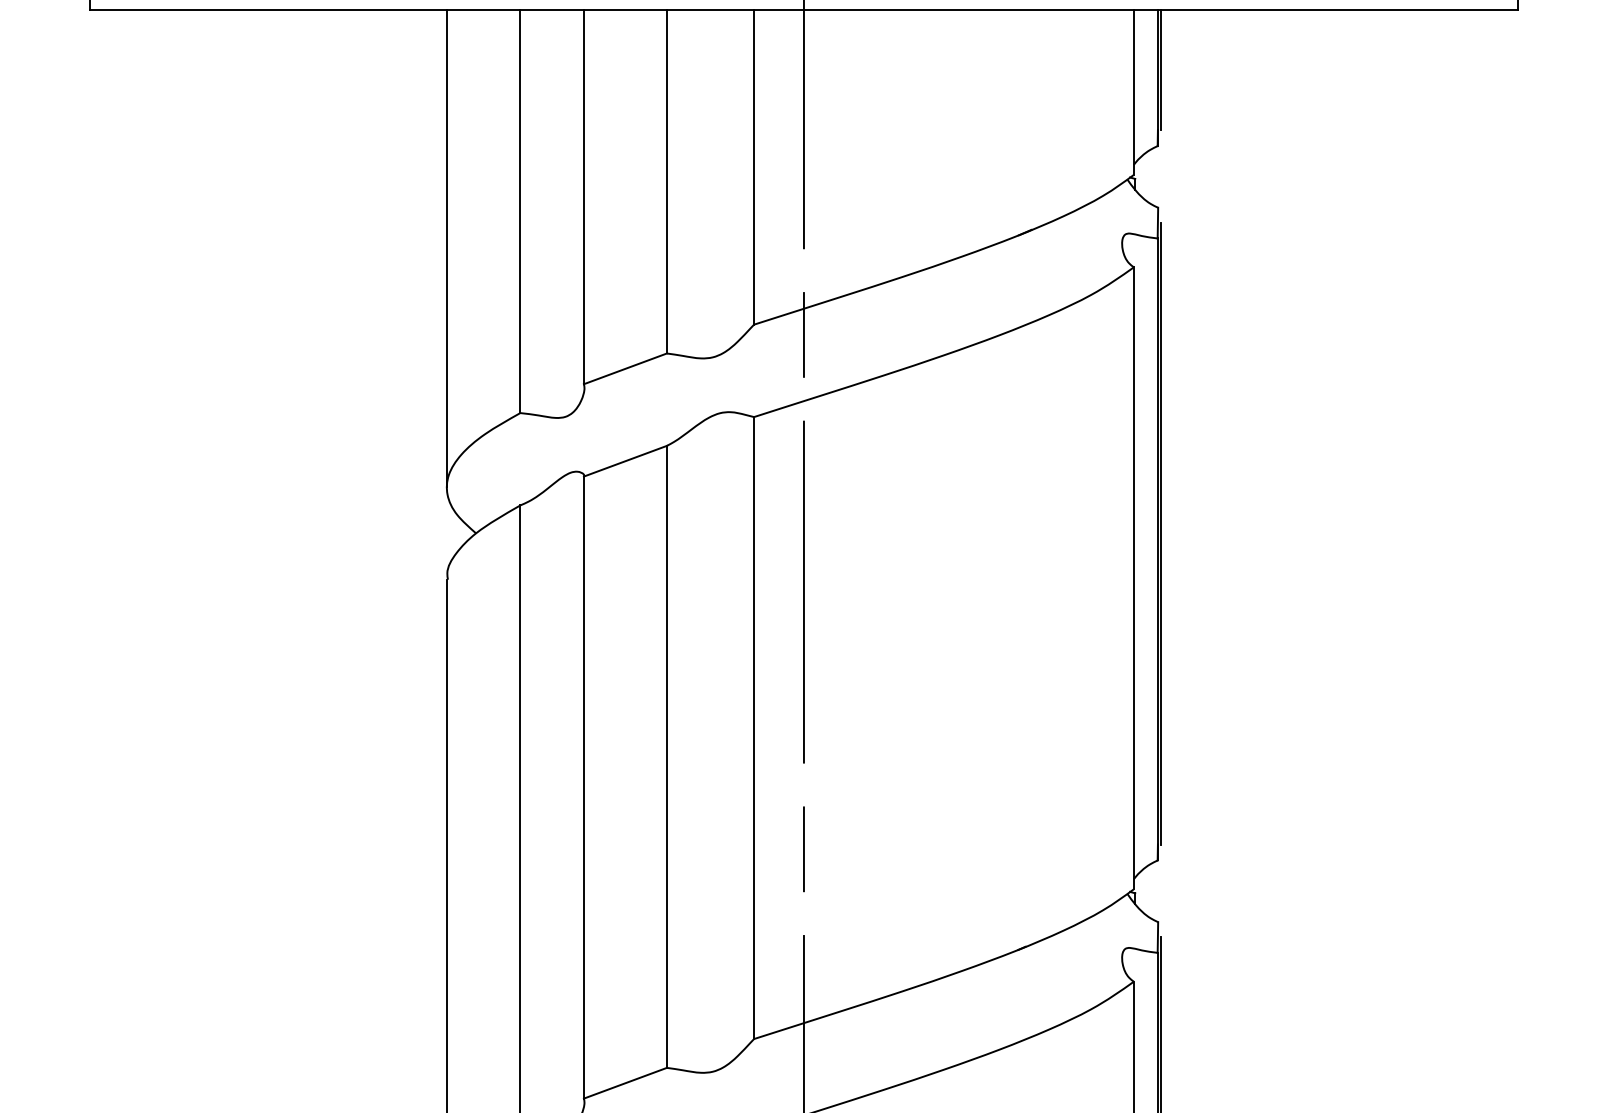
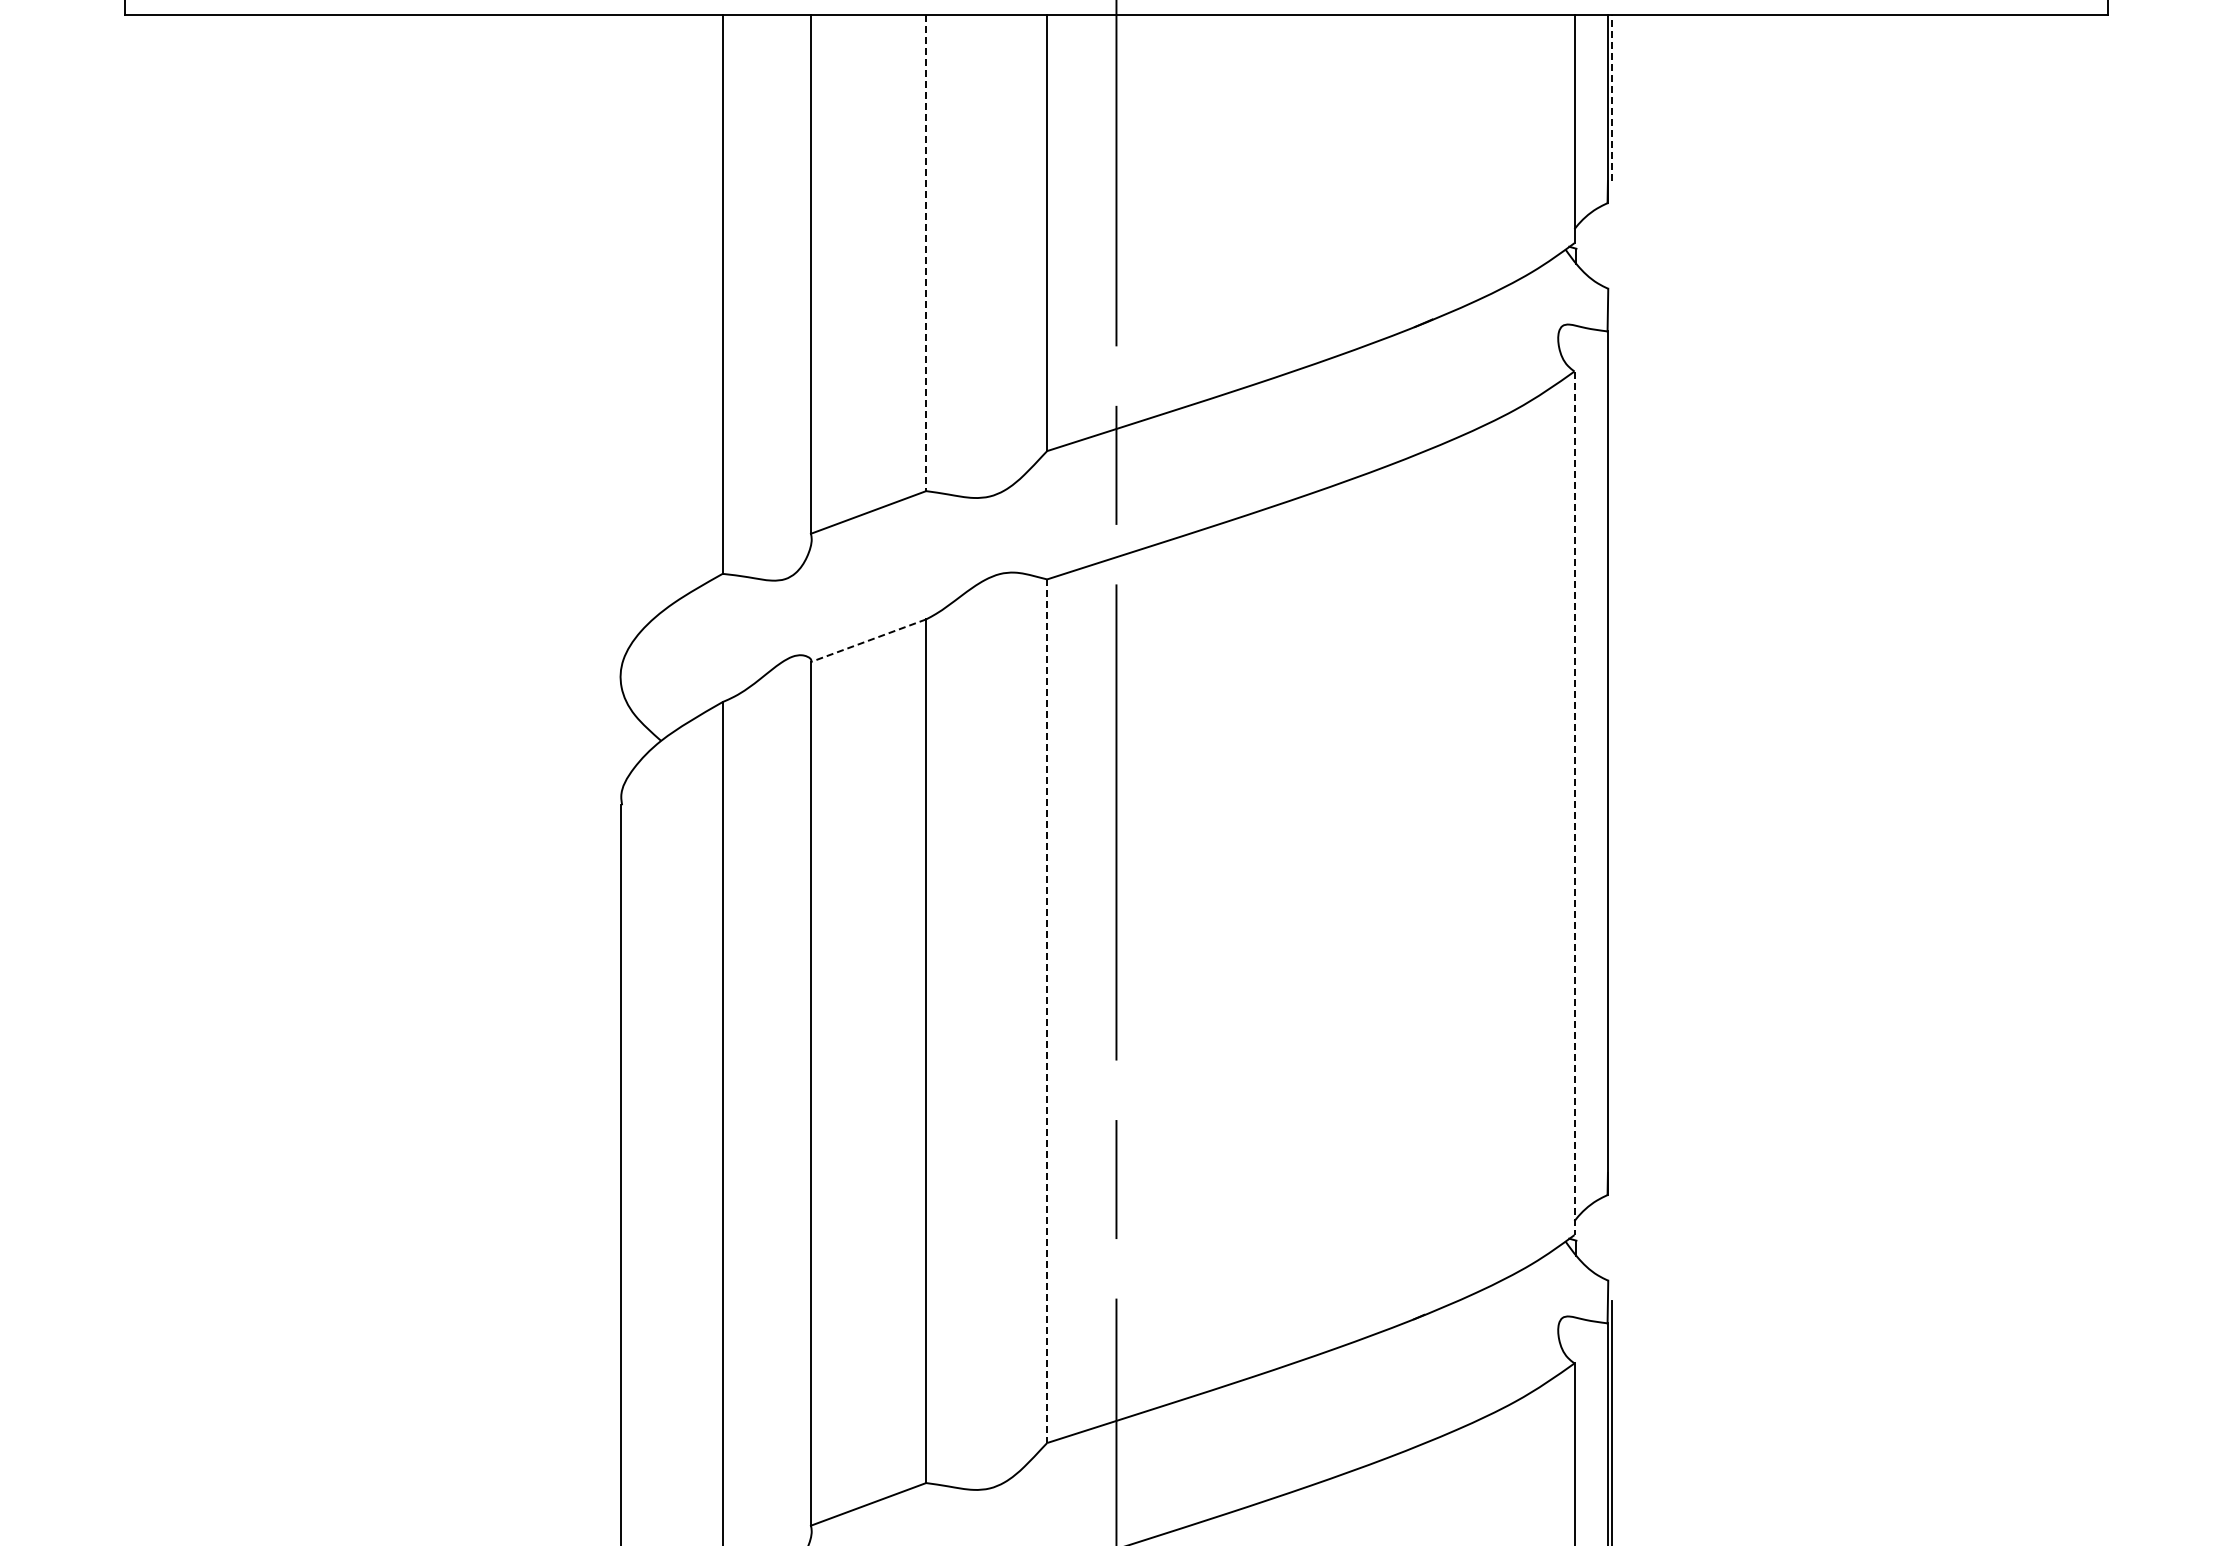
line: (1161, 70) -> (1612, 97), solid -> dashed
line: (667, 182) -> (926, 253), solid -> dashed
line: (446, 248) -> (620, 345), removed
line: (625, 461) -> (868, 640), solid -> dashed
line: (1161, 533) -> (1612, 740), removed
line: (1133, 578) -> (1574, 803), solid -> dashed
line: (754, 728) -> (1047, 1011), solid -> dashed

